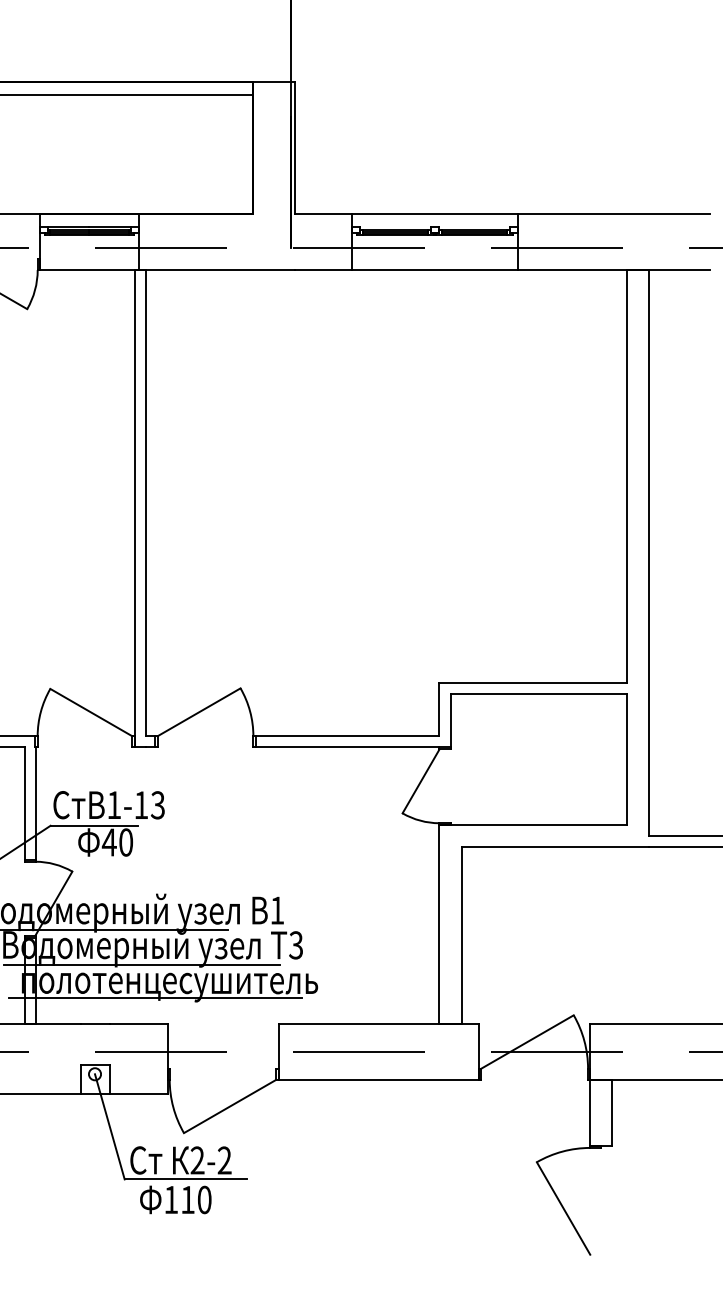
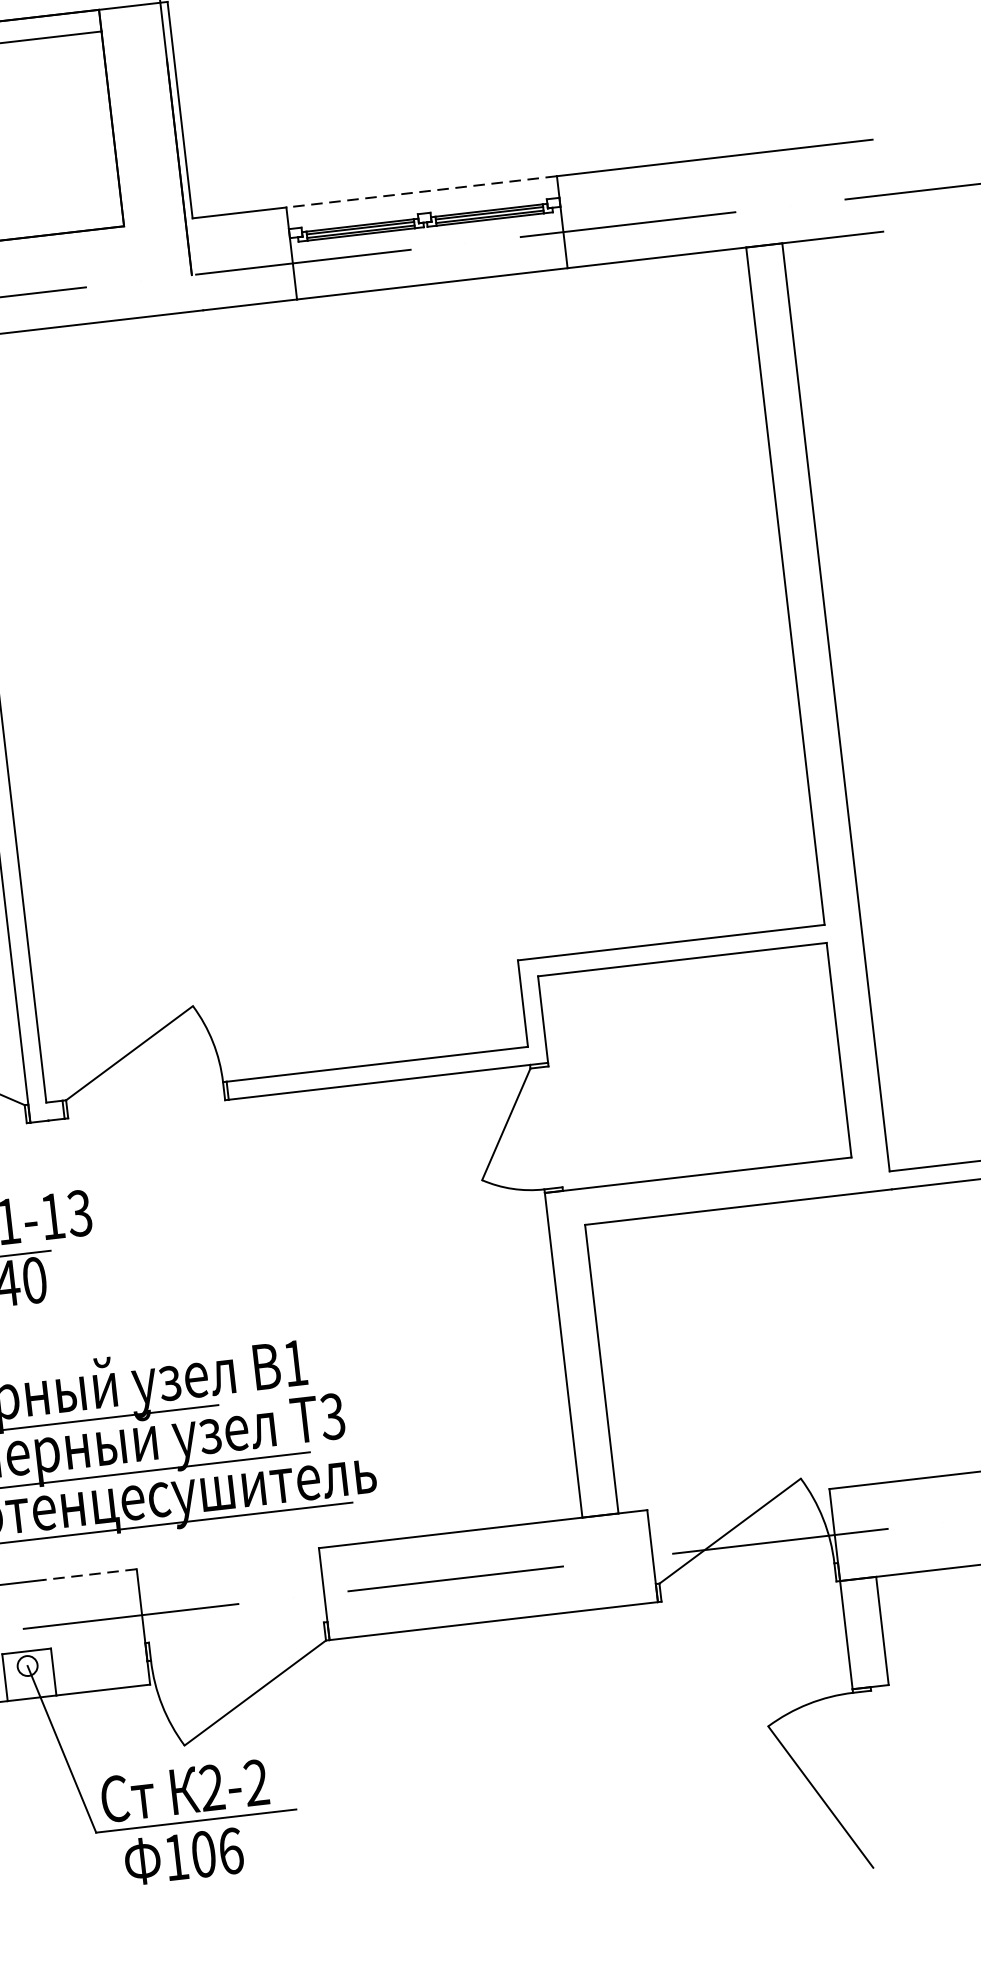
line: (435, 213) -> (422, 191), solid -> dashed
line: (138, 1023) -> (89, 1574), solid -> dashed
text: (196, 1199) -> (217, 1851), 110 -> 106

